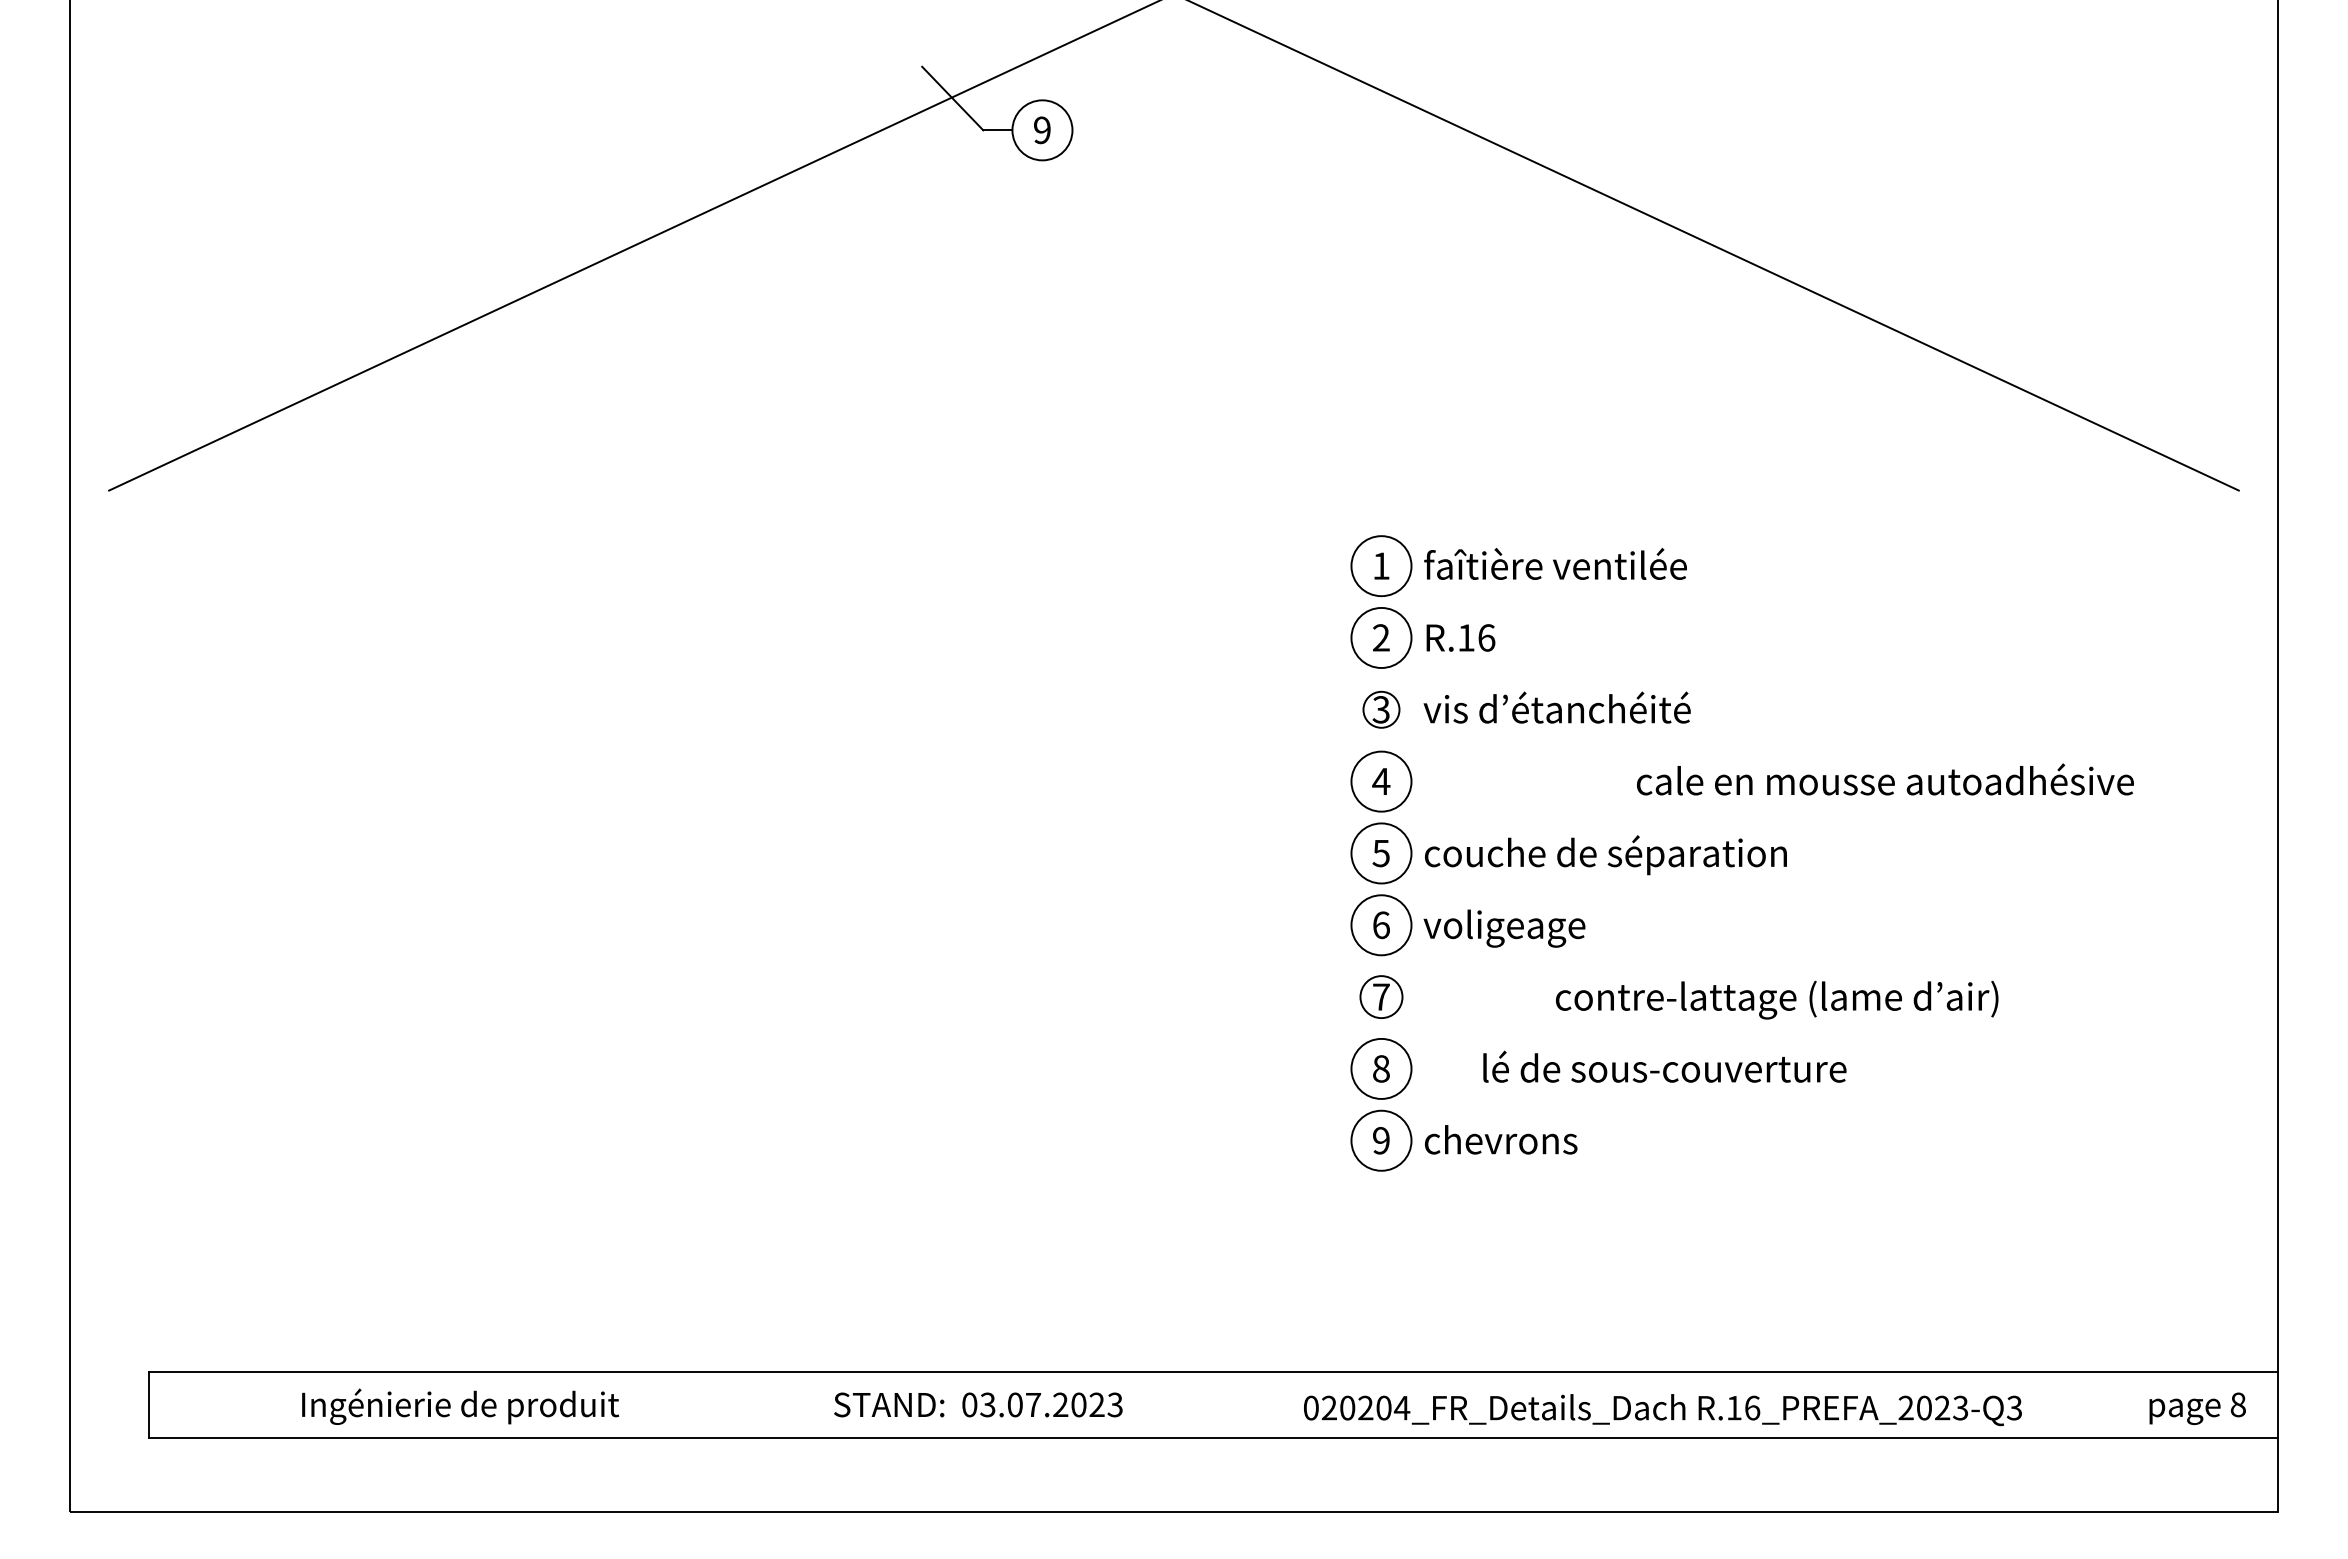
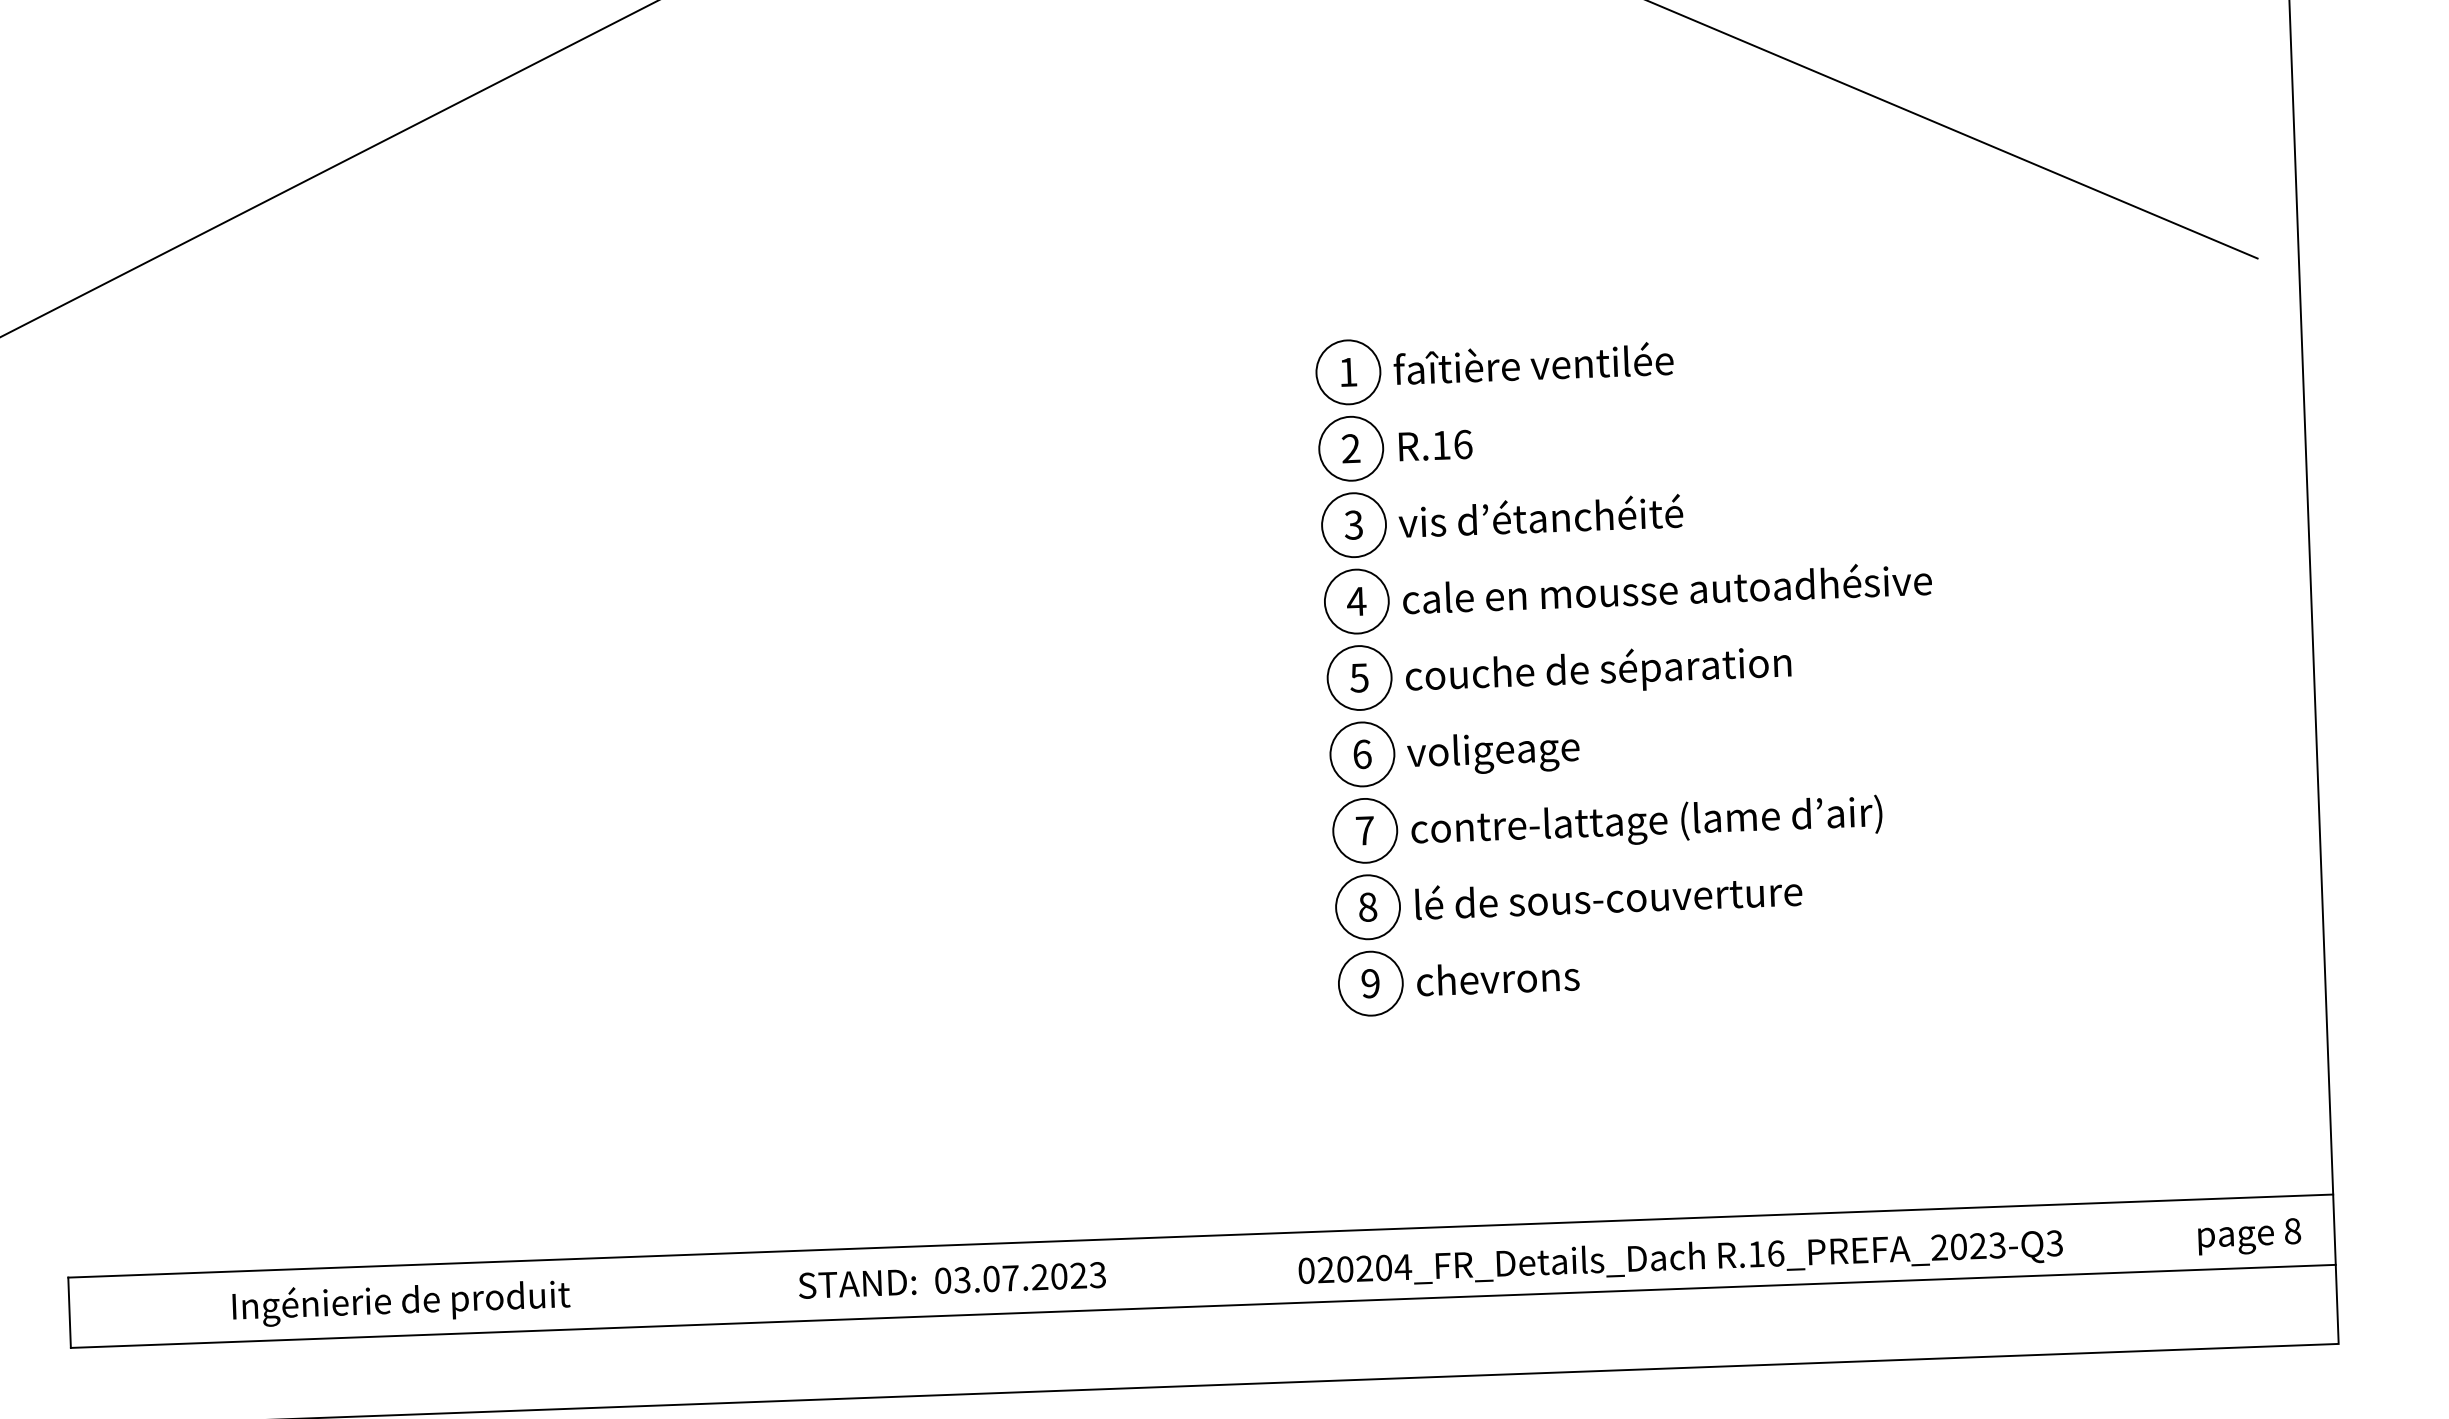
circle: (1381, 709) -> (1354, 524), size x1.67
text: (1885, 779) -> (1667, 587), moved
circle: (1381, 997) -> (1365, 831), size x1.43
text: (1777, 999) -> (1647, 823), moved
text: (1664, 1066) -> (1608, 895), moved

